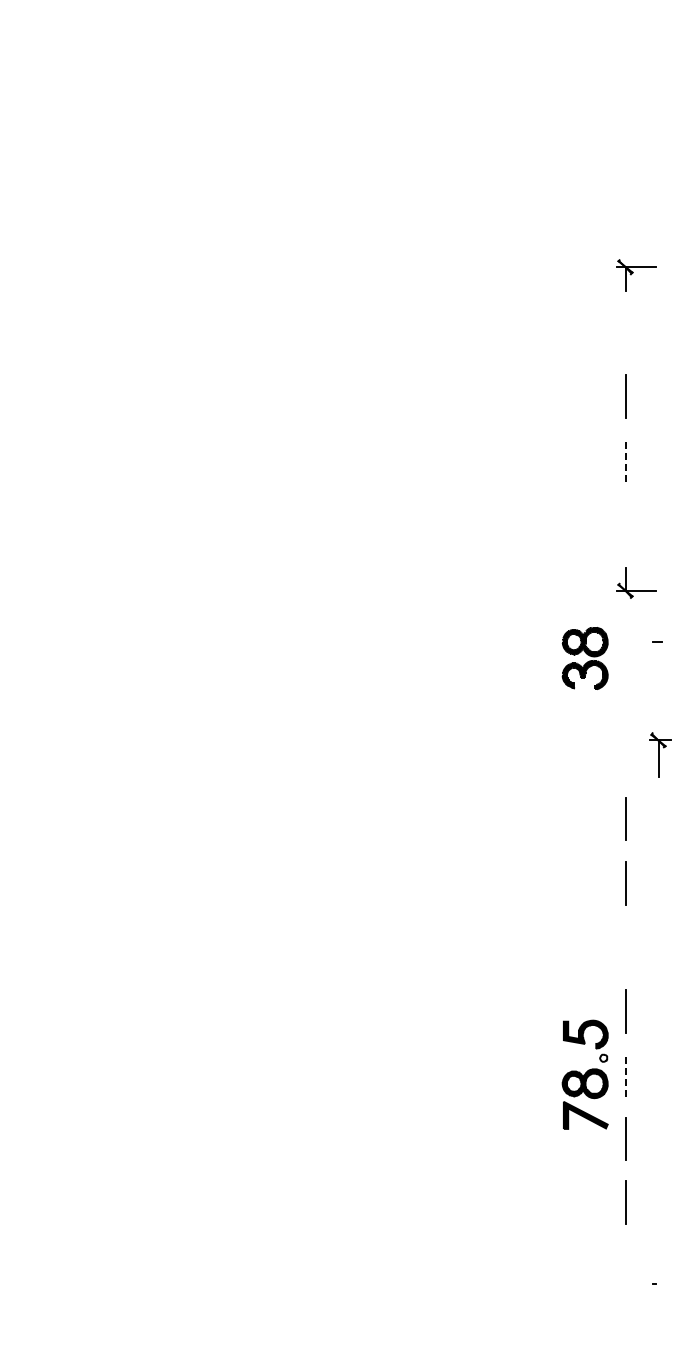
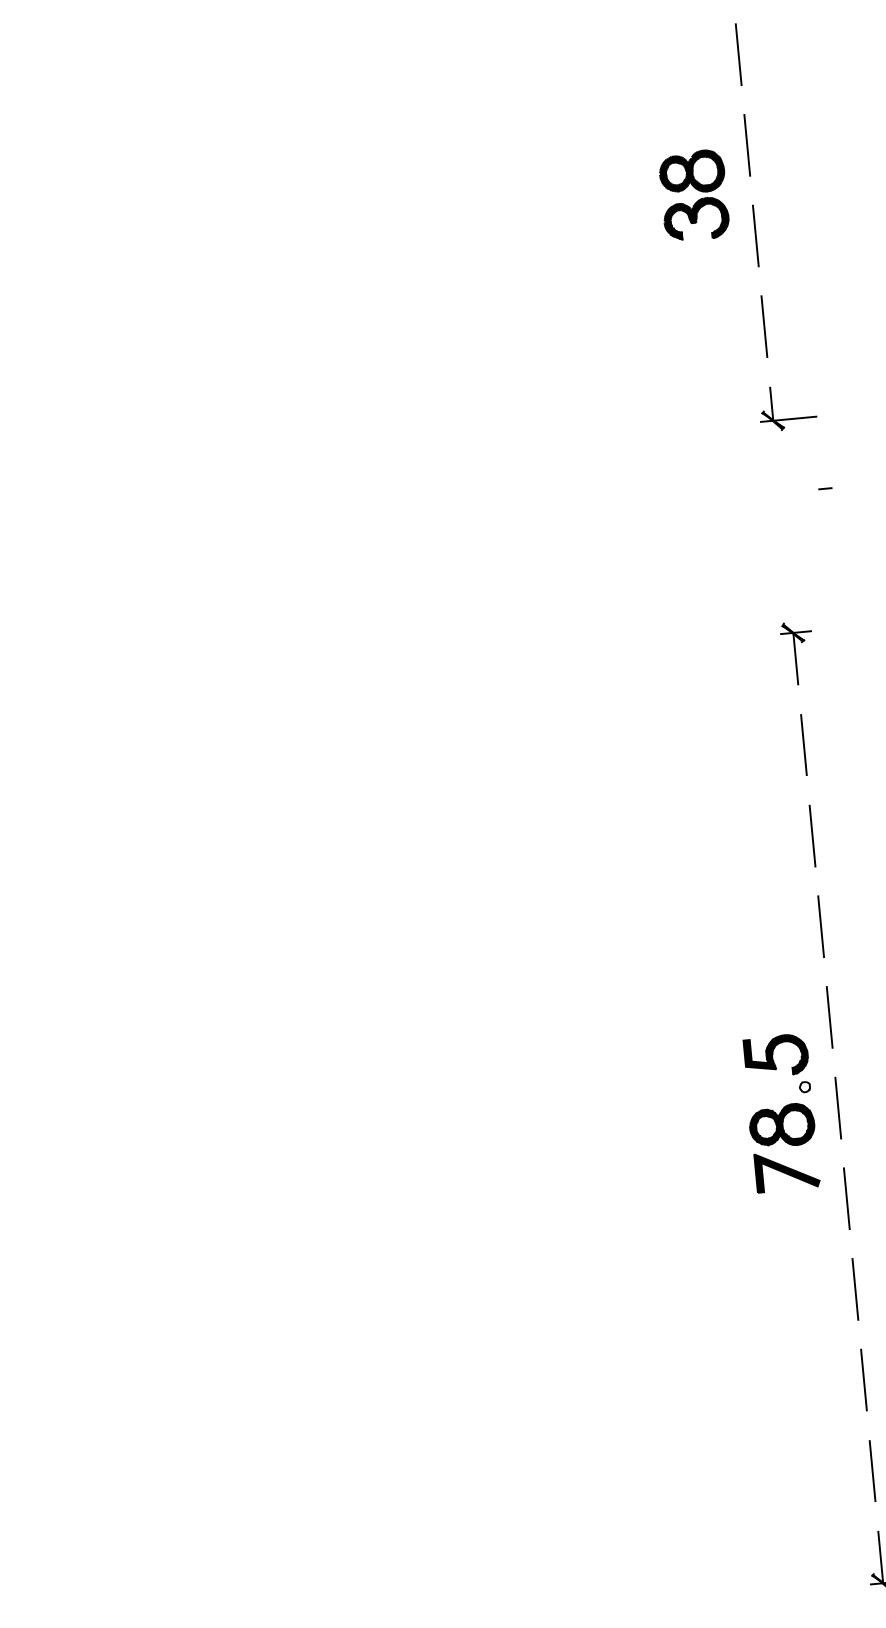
line: (625, 332) -> (738, 54), added
line: (625, 460) -> (755, 235), dashed -> solid
line: (625, 524) -> (764, 326), added
part: (584, 658) -> (693, 195), moved
part: (660, 754) -> (798, 652), moved
line: (625, 946) -> (820, 925), added
line: (625, 1074) -> (838, 1107), dashed -> solid
line: (625, 1266) -> (863, 1379), added
line: (625, 1330) -> (872, 1470), added

